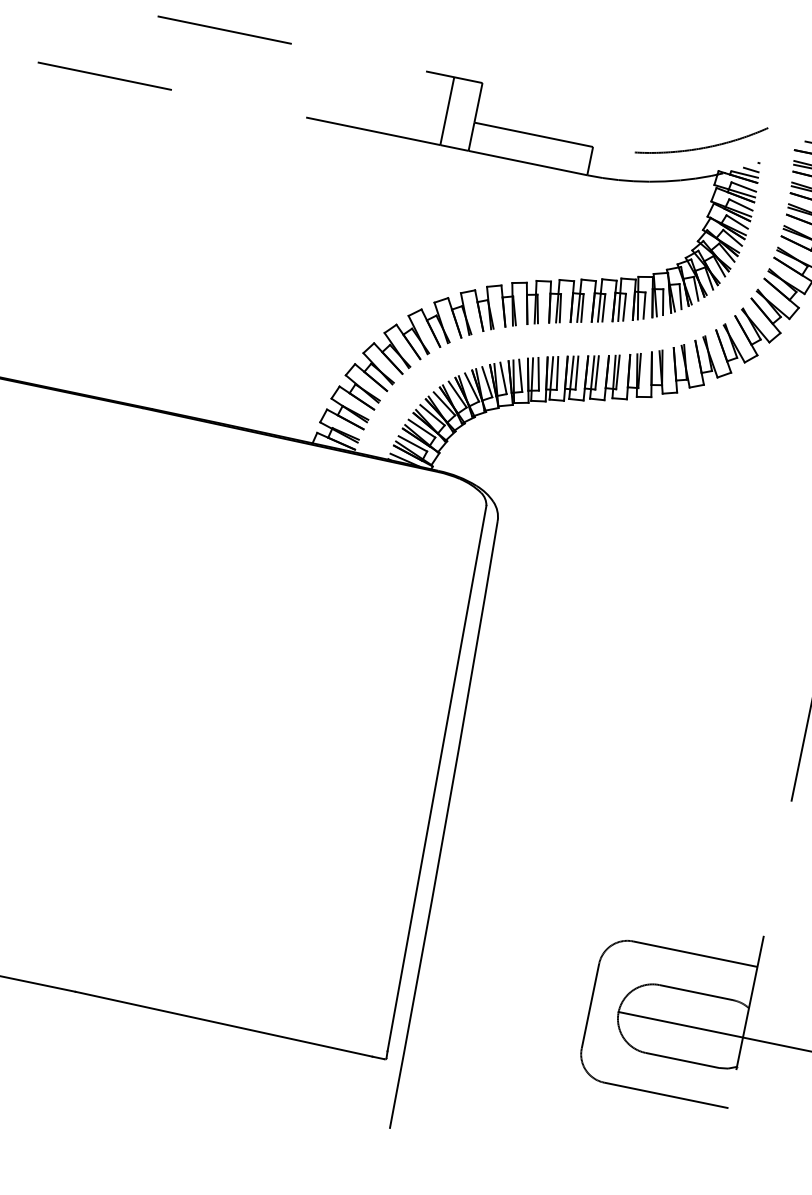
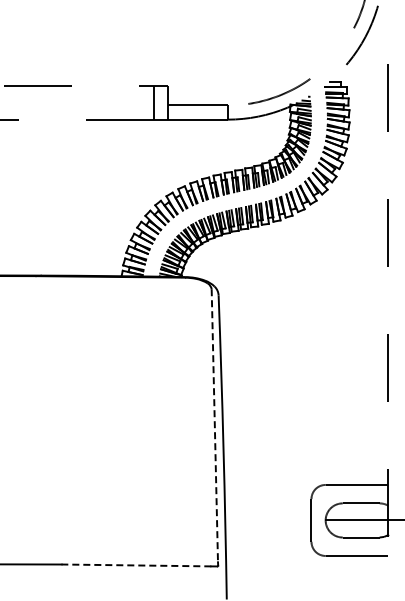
line: (436, 777) -> (214, 425), solid -> dashed
line: (224, 1024) -> (136, 565), solid -> dashed

